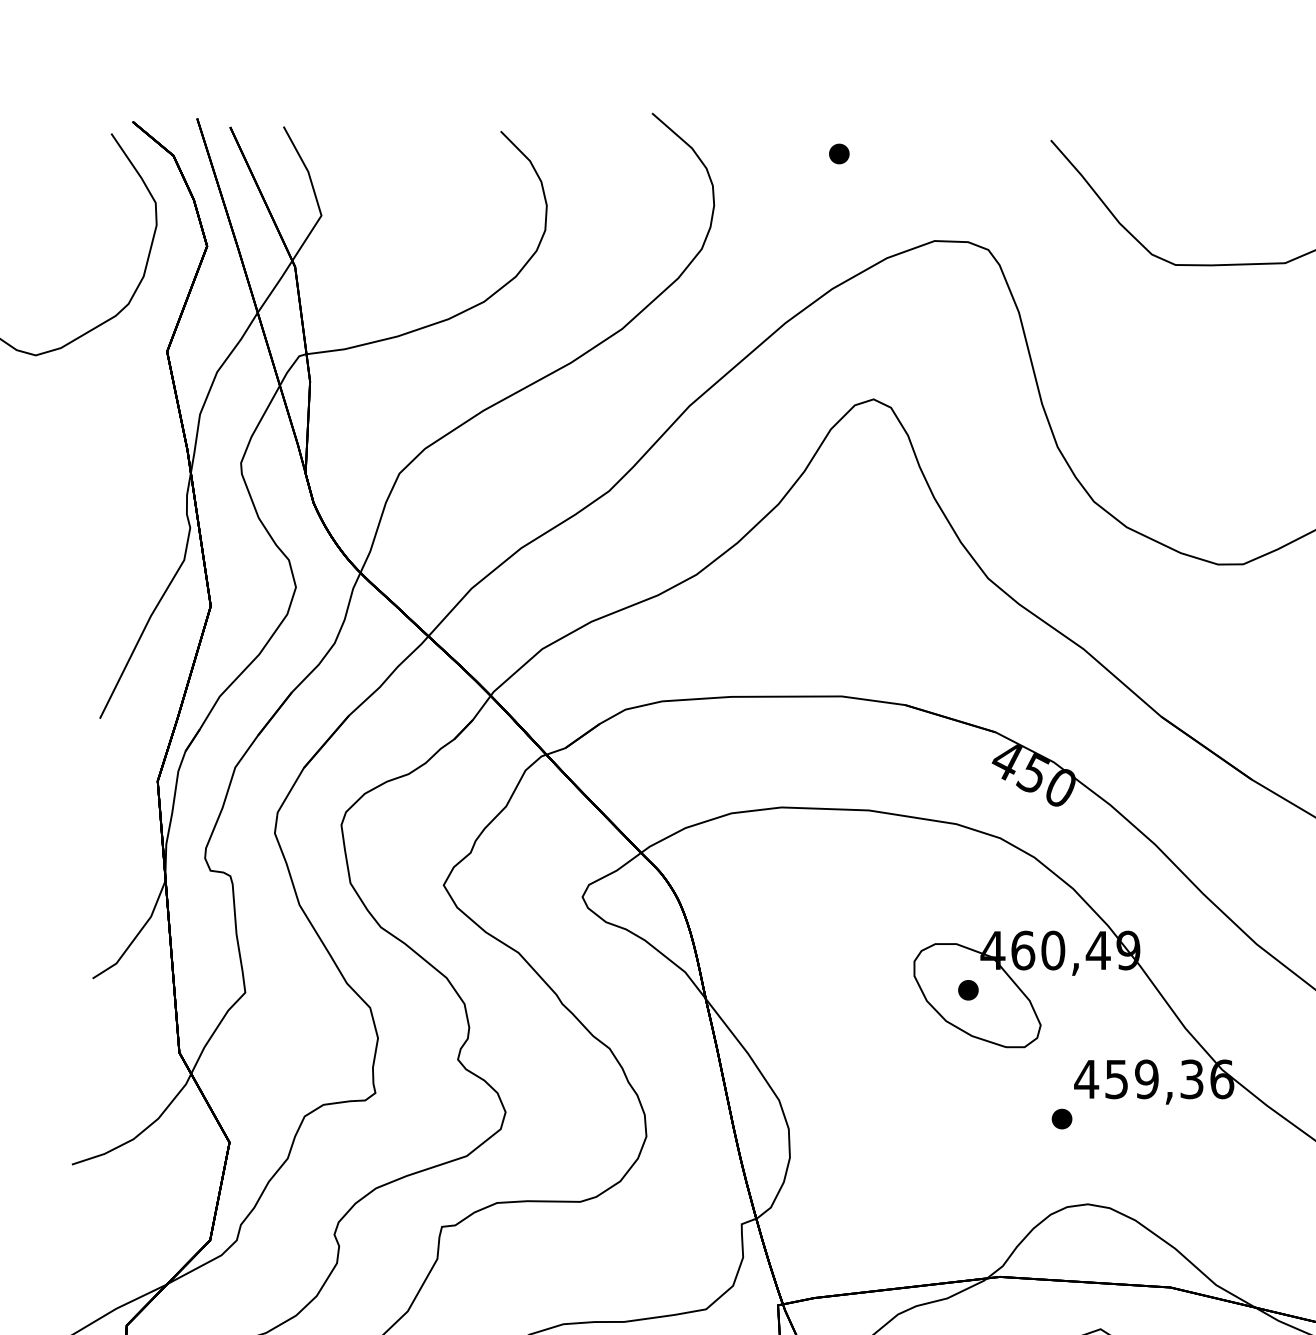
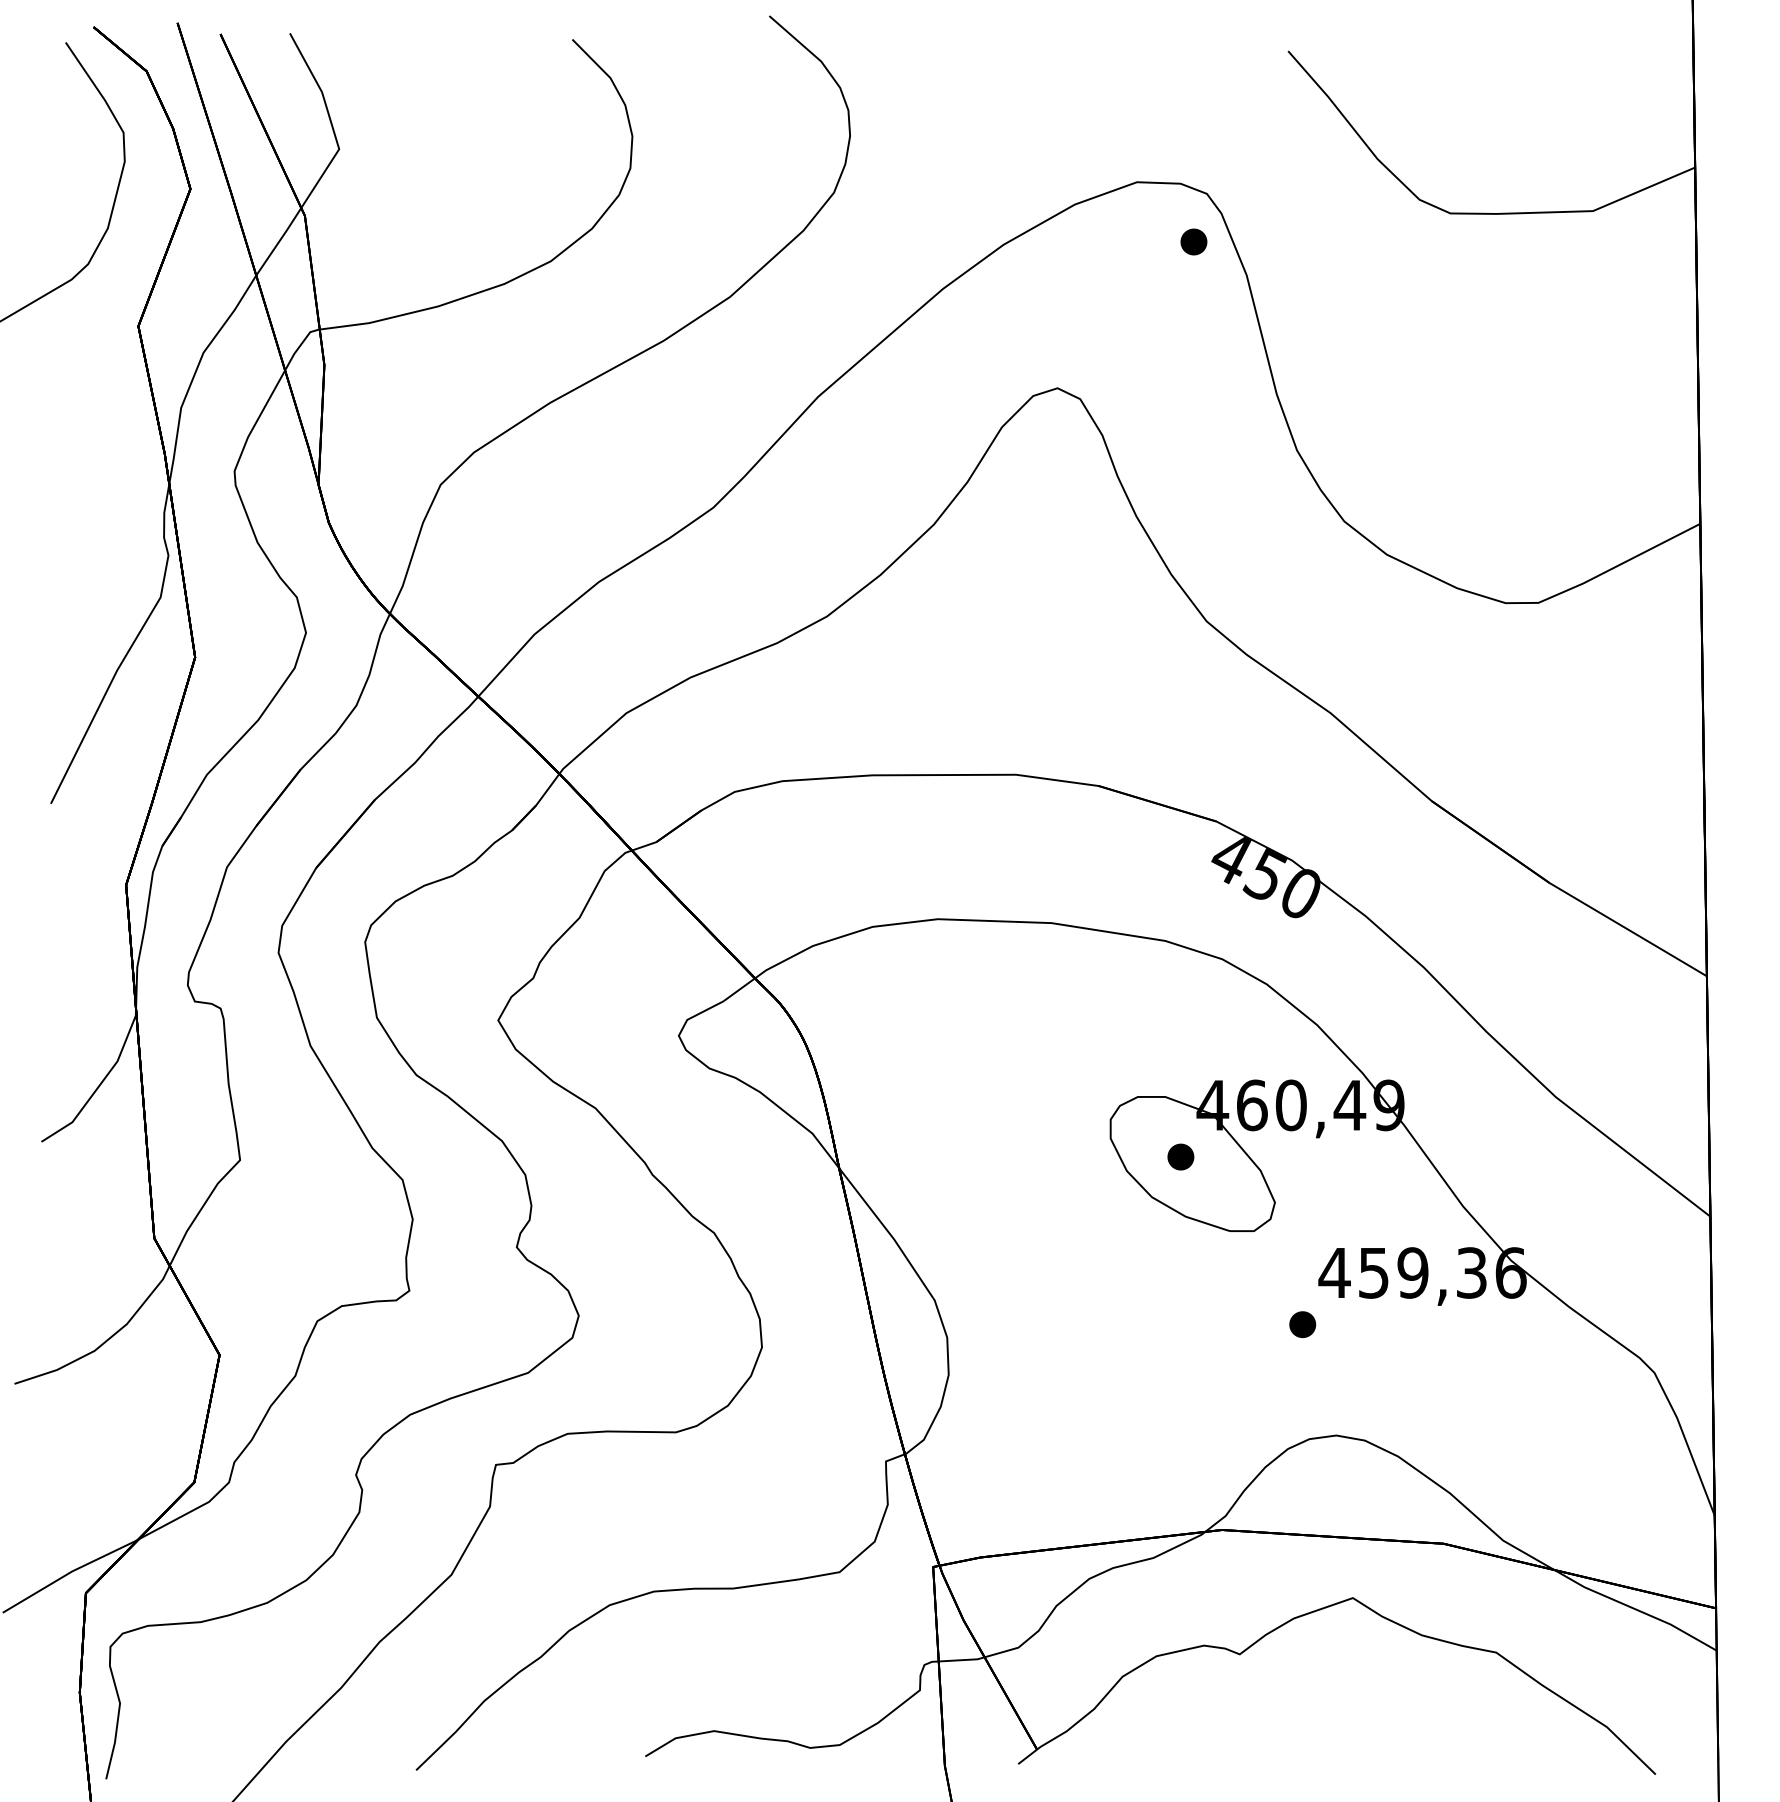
part: (838, 153) -> (1193, 241), moved

